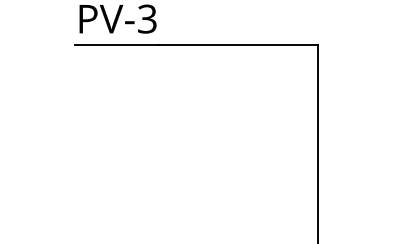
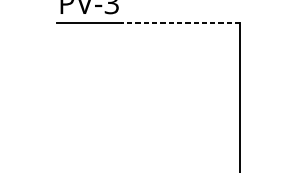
line: (237, 44) -> (179, 22), solid -> dashed

